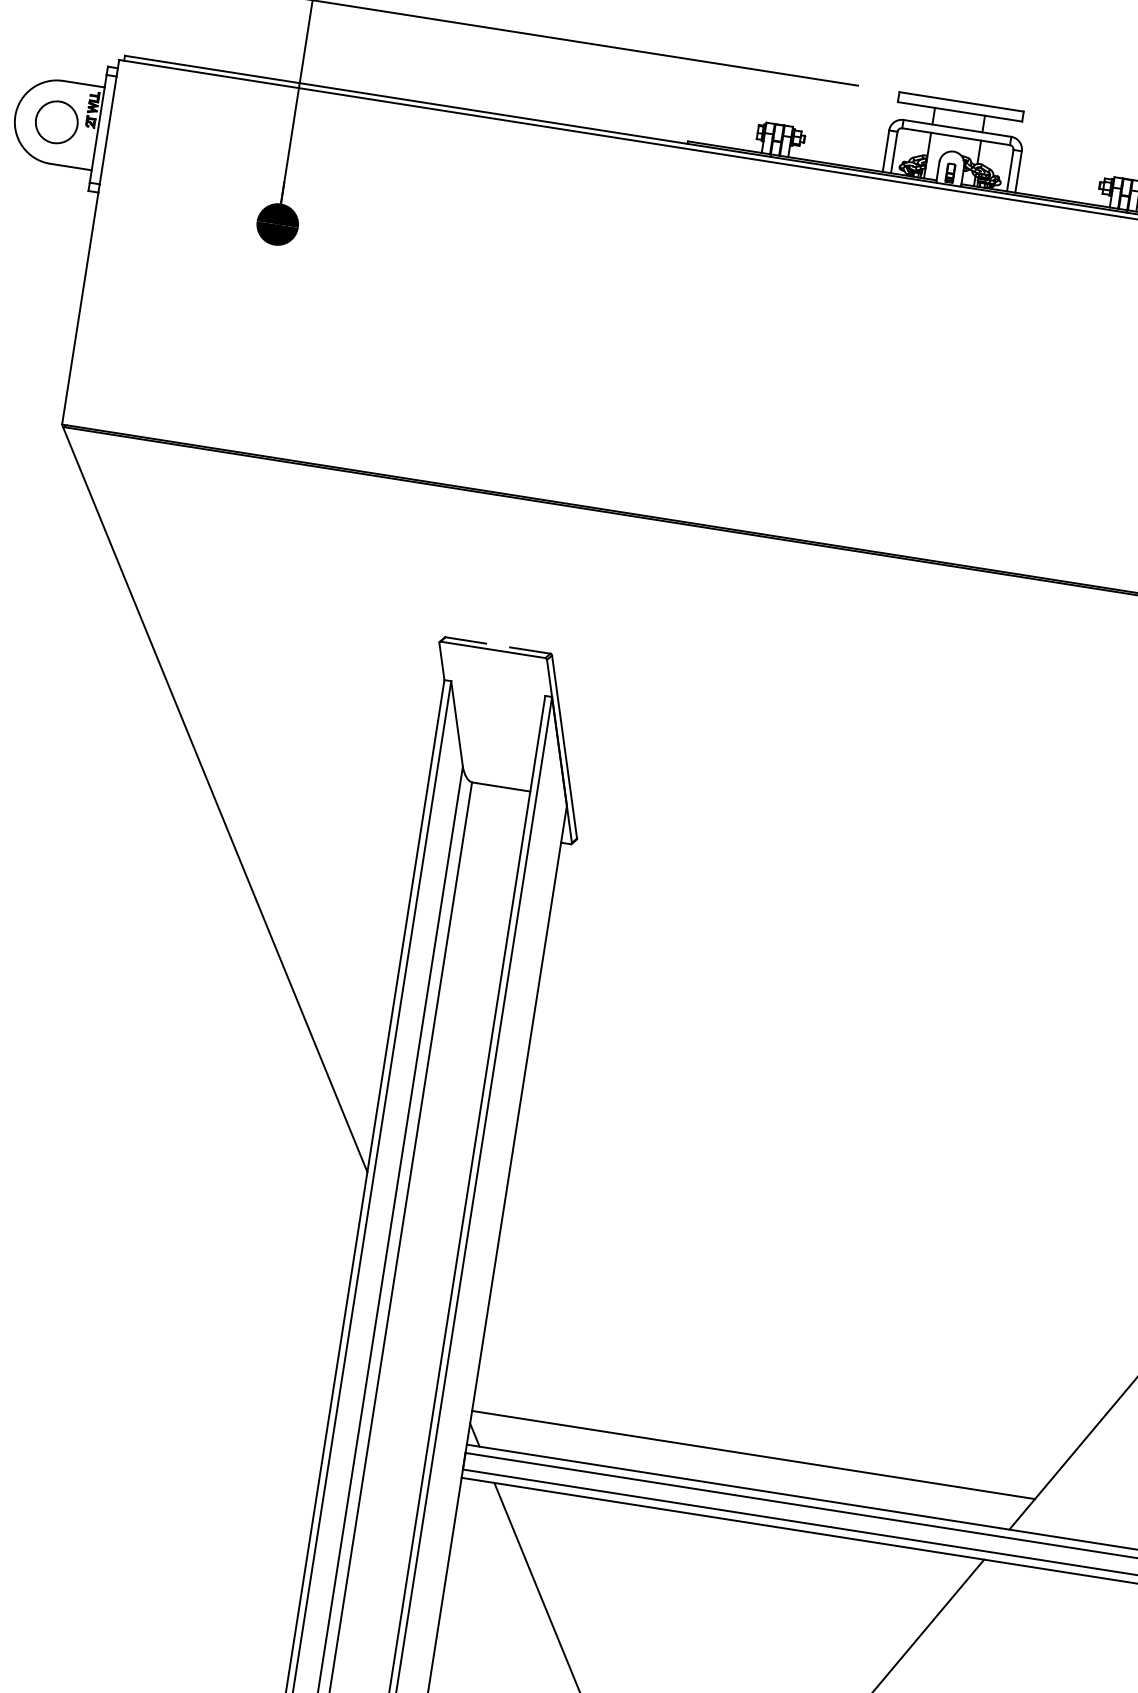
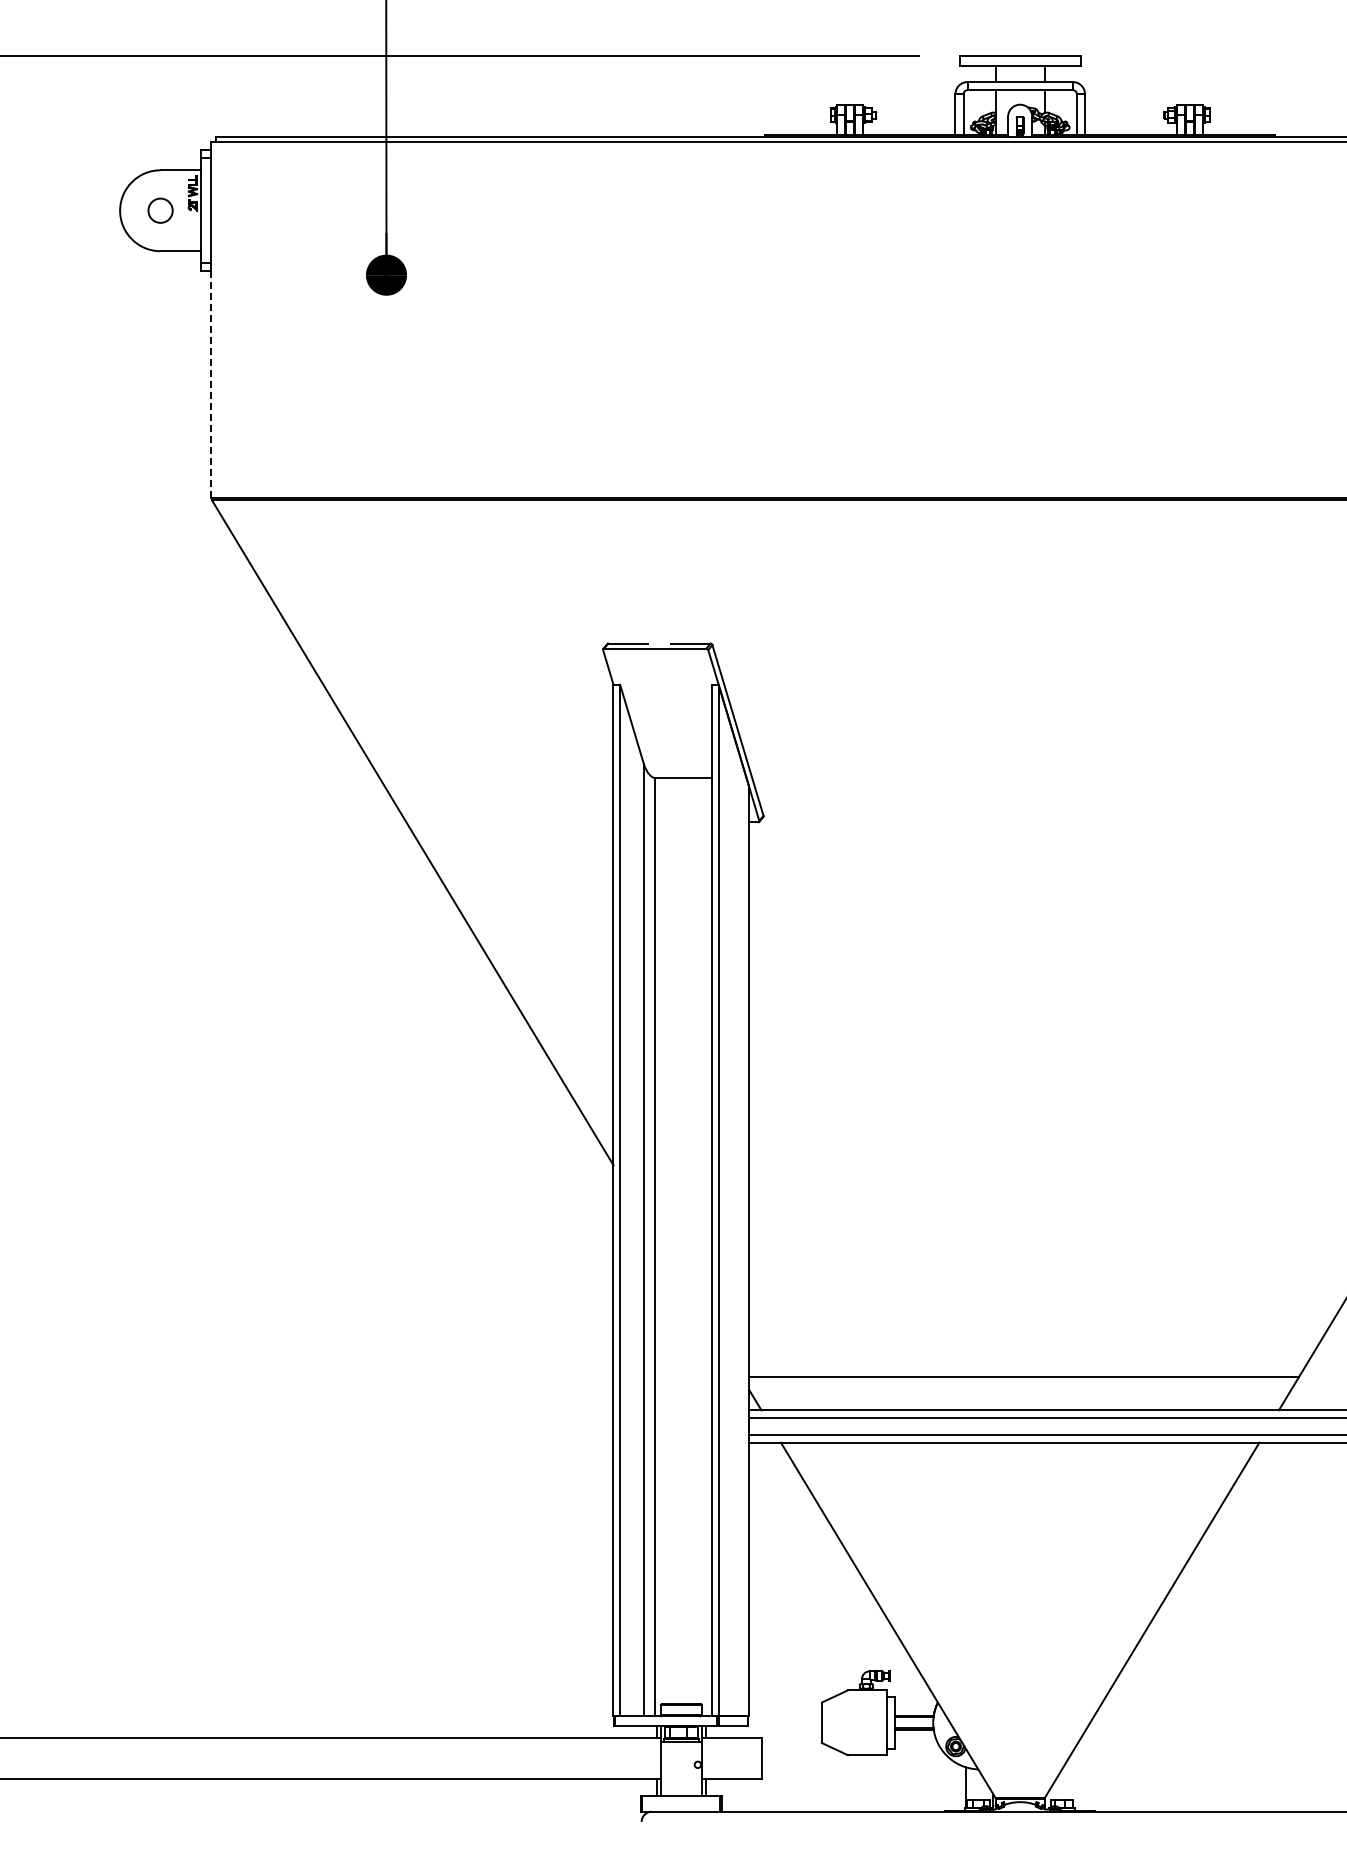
circle: (56, 122) -> (160, 210), size x0.6
line: (80, 308) -> (210, 384), solid -> dashed

